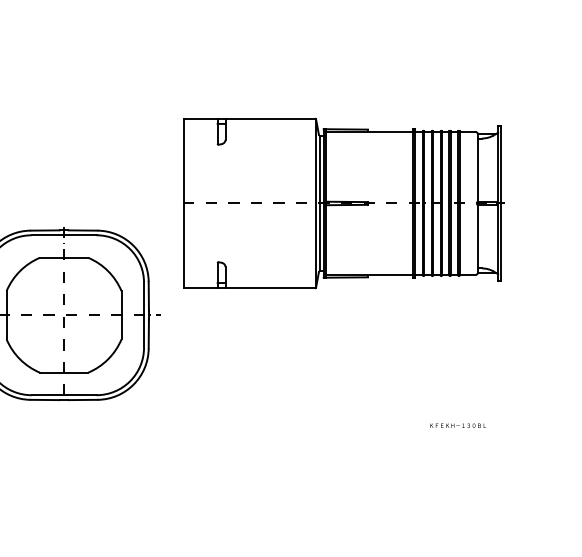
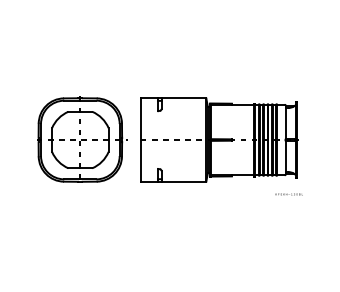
part: (342, 202) -> (219, 139), moved
text: (456, 425) -> (288, 194), moved

